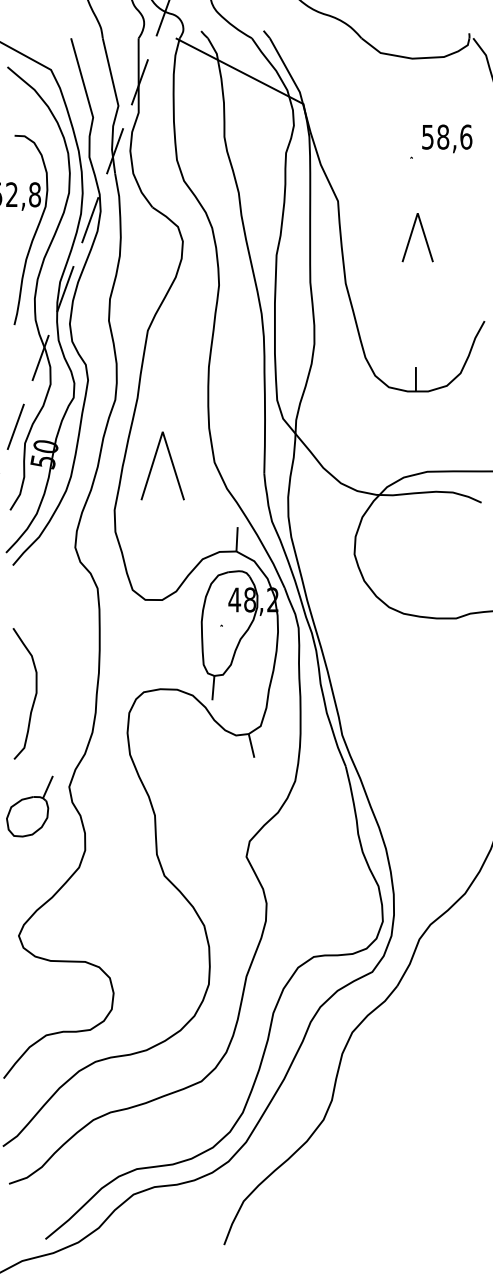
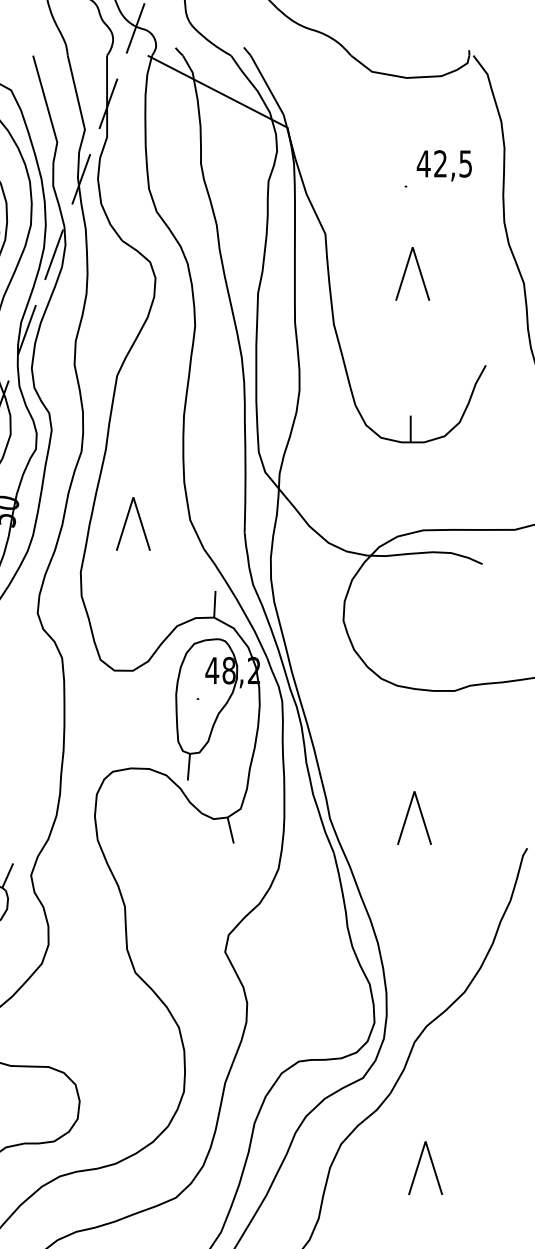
text: (446, 136) -> (444, 163), 58,6 -> 42,5
part: (162, 465) -> (133, 523), size x0.71
part: (413, 733) -> (408, 816), added
part: (429, 1053) -> (425, 1167), added

